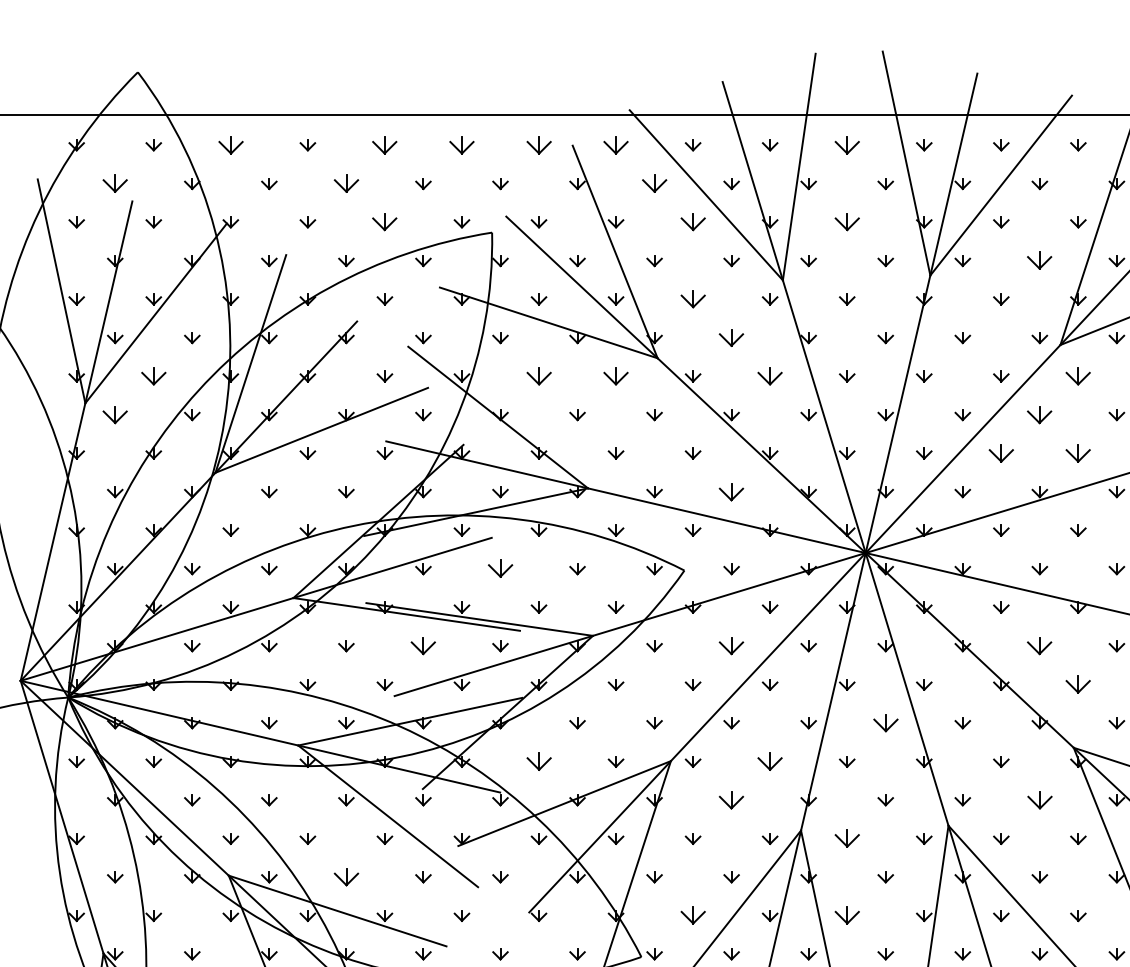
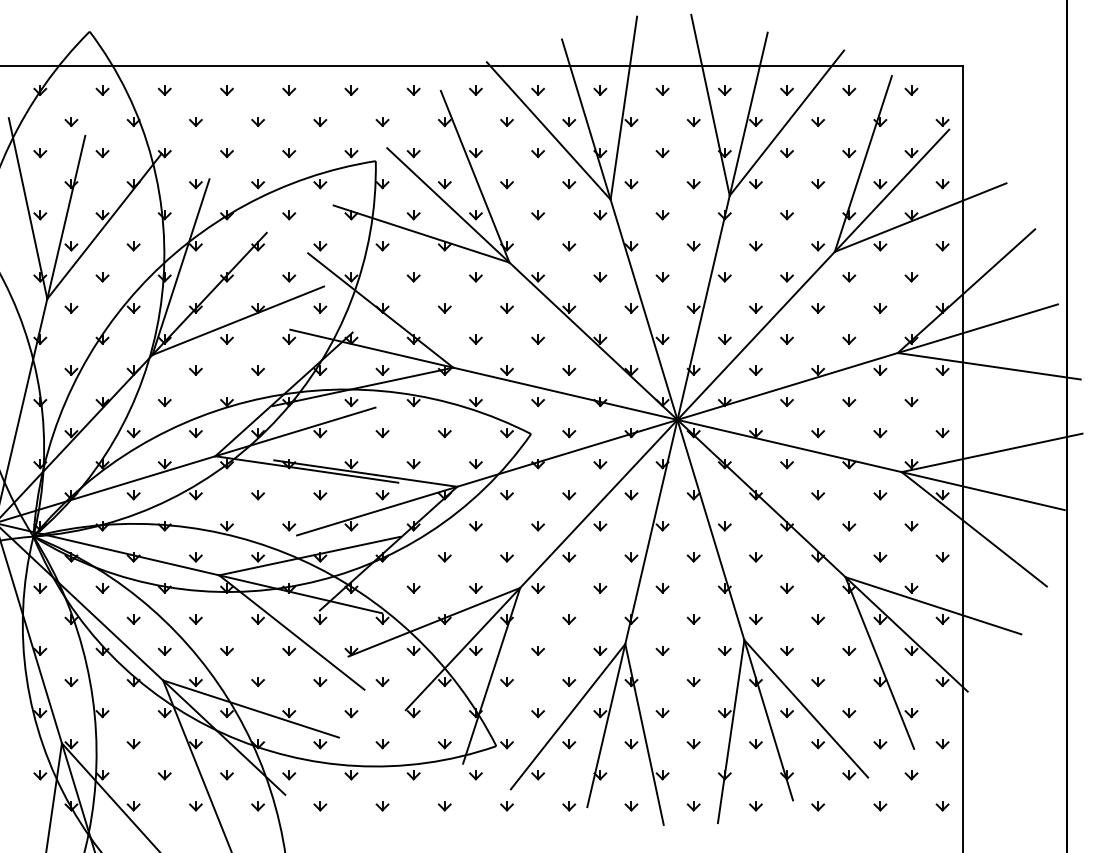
part: (230, 145) -> (164, 90), size x0.62
part: (385, 145) -> (289, 90), size x0.62
part: (462, 145) -> (351, 90), size x0.62
part: (538, 145) -> (413, 90), size x0.62
part: (615, 145) -> (475, 90), size x0.62
part: (847, 145) -> (662, 90), size x0.62
part: (115, 183) -> (71, 121), size x0.62
part: (345, 183) -> (257, 121), size x0.62
part: (653, 183) -> (506, 121), size x0.62
part: (385, 223) -> (289, 153), size x0.62
part: (692, 223) -> (537, 153), size x0.62
part: (847, 223) -> (662, 153), size x0.62
part: (1040, 261) -> (818, 184), size x0.62
part: (692, 299) -> (537, 215), size x0.62
part: (731, 338) -> (569, 246), size x0.62
part: (153, 376) -> (102, 277), size x0.62
part: (538, 376) -> (413, 277), size x0.62
part: (615, 376) -> (475, 277), size x0.62
part: (770, 376) -> (600, 277), size x0.62
part: (1078, 376) -> (849, 277), size x0.62
part: (115, 415) -> (71, 308), size x0.62
part: (1040, 415) -> (818, 308), size x0.62
part: (1000, 453) -> (786, 339), size x0.62
part: (1078, 453) -> (849, 339), size x0.62
part: (731, 491) -> (569, 370), size x0.62
part: (500, 569) -> (382, 433), size x0.62
part: (423, 646) -> (320, 495), size x0.62
part: (731, 646) -> (569, 495), size x0.62
part: (1040, 646) -> (818, 495), size x0.62
part: (1078, 685) -> (849, 526), size x0.62
part: (885, 723) -> (693, 557), size x0.62
part: (538, 761) -> (413, 588), size x0.62
part: (770, 761) -> (600, 588), size x0.62
part: (731, 800) -> (569, 619), size x0.62
part: (1039, 800) -> (817, 619), size x0.62
part: (847, 838) -> (662, 650), size x0.62
part: (345, 876) -> (257, 681), size x0.62
part: (692, 916) -> (537, 713), size x0.62
part: (847, 916) -> (662, 713), size x0.62

